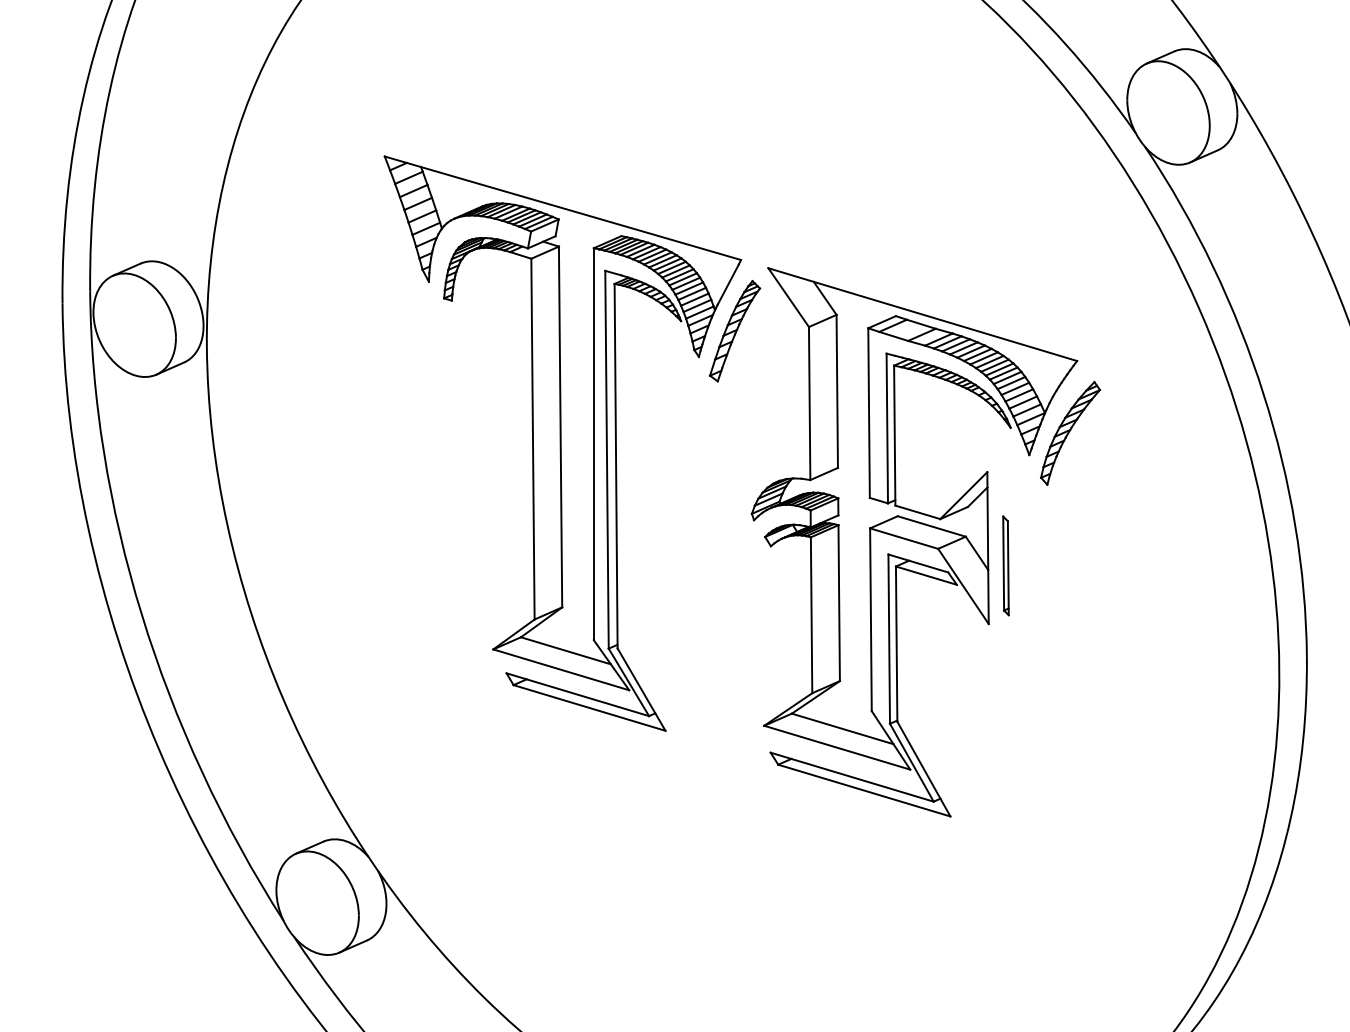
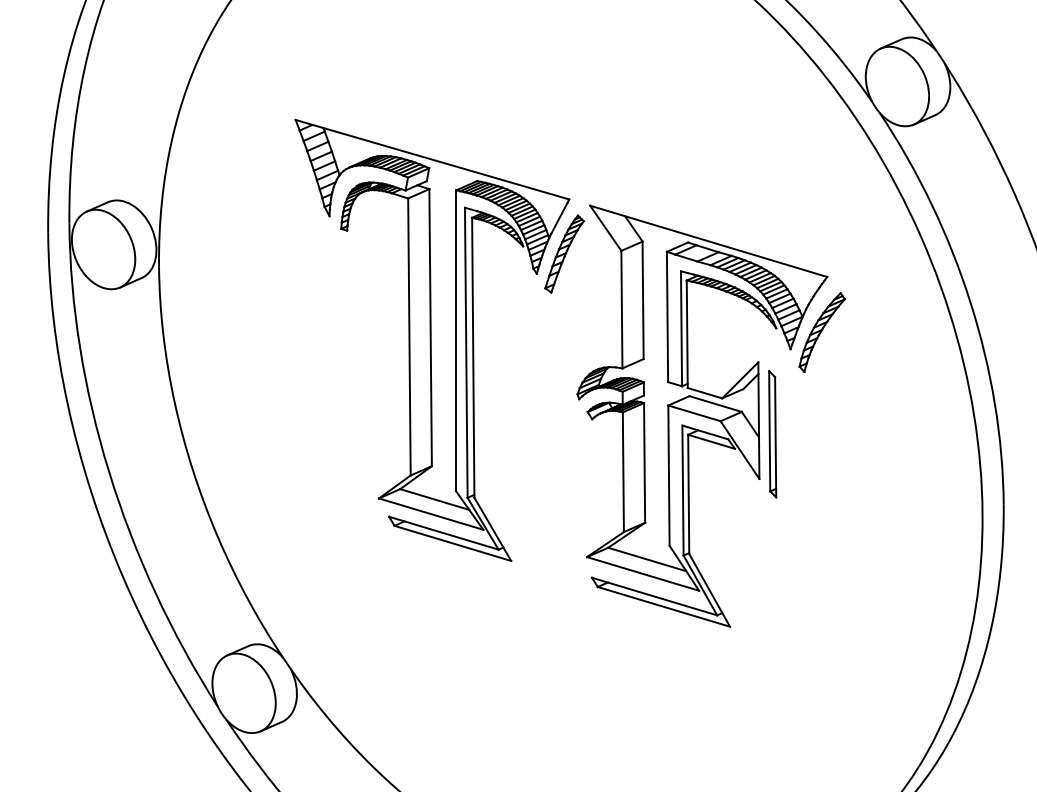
part: (1005, 565) -> (772, 434), size x1.67

